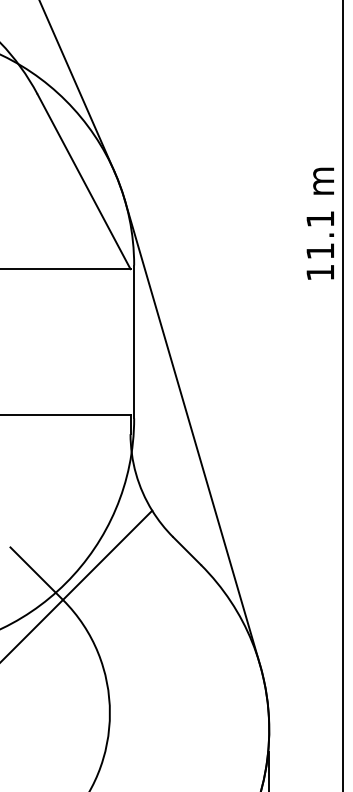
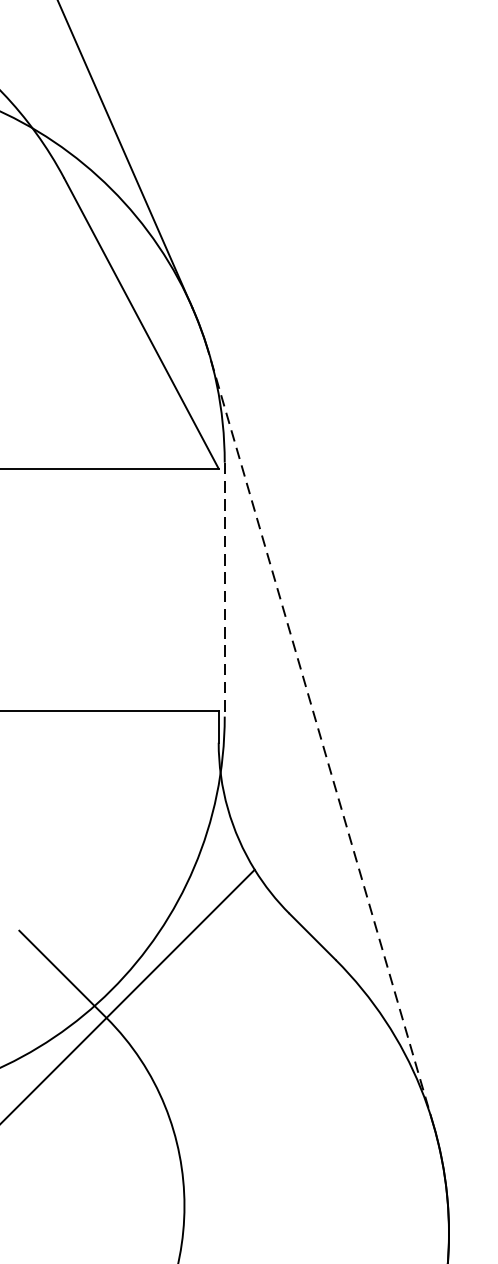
line: (134, 342) -> (225, 590), solid -> dashed
line: (192, 432) -> (321, 739), solid -> dashed

